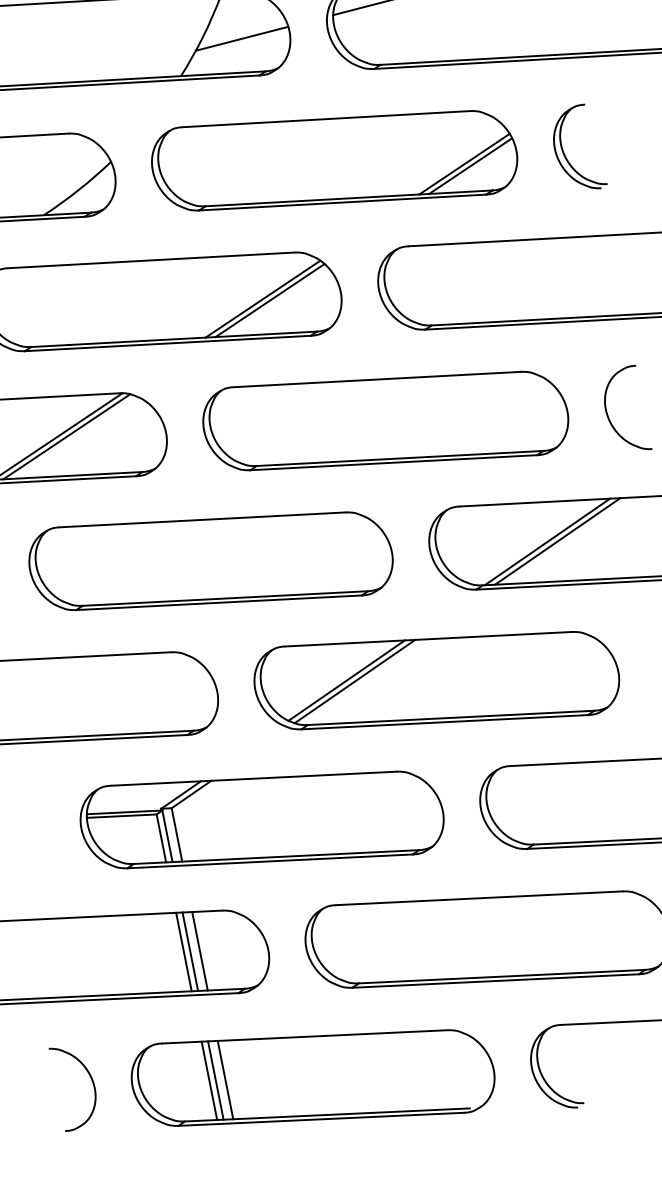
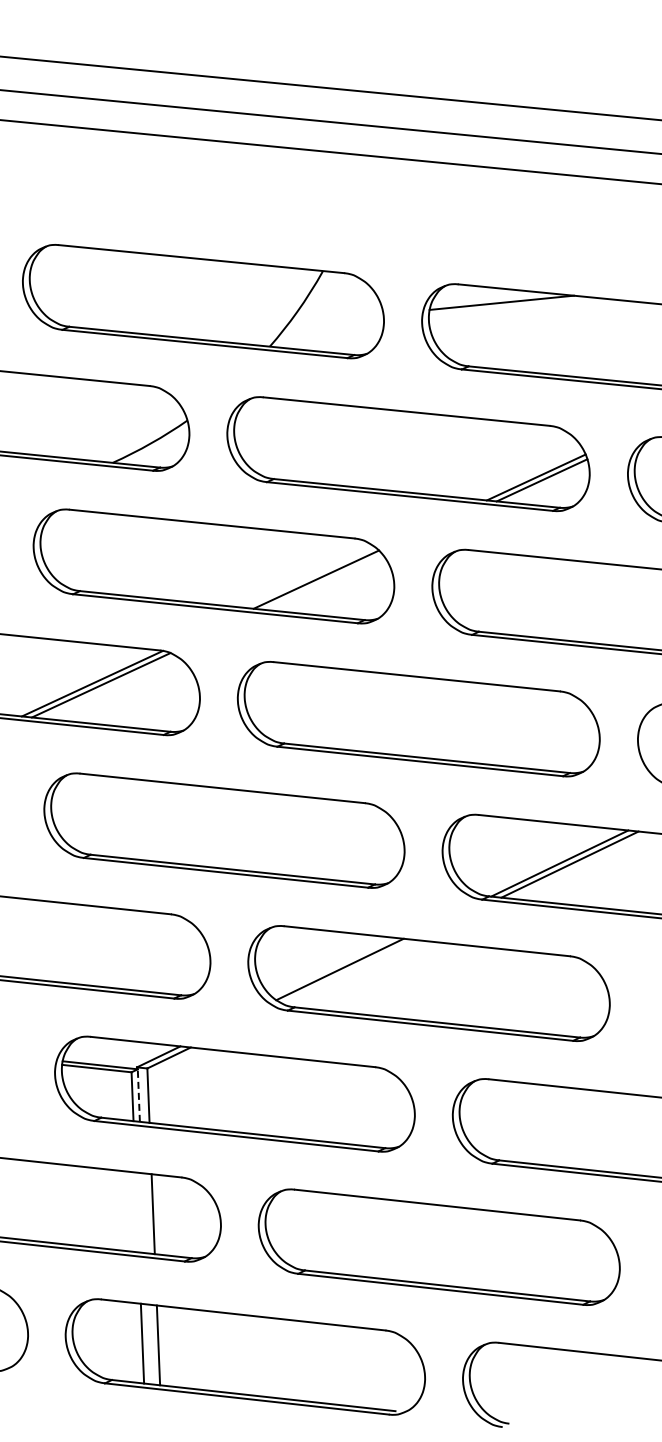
line: (241, 38) -> (335, 318), removed
line: (269, 300) -> (322, 581), removed
line: (354, 681) -> (347, 971), removed
line: (167, 836) -> (138, 1095), solid -> dashed
line: (183, 952) -> (136, 1212), removed
line: (190, 952) -> (143, 1213), removed
line: (215, 1080) -> (148, 1344), removed

